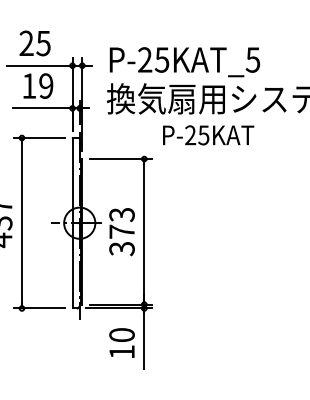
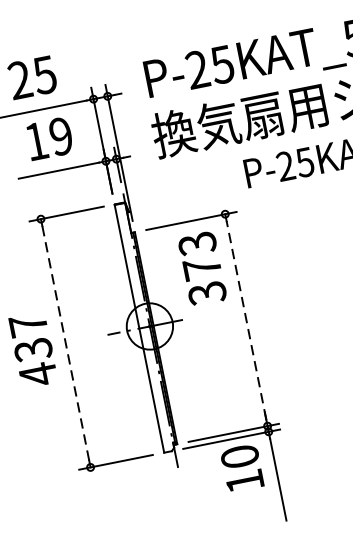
line: (21, 223) -> (65, 343), solid -> dashed
line: (144, 231) -> (246, 319), solid -> dashed
text: (121, 232) -> (201, 269), moved
text: (121, 342) -> (241, 467), moved

